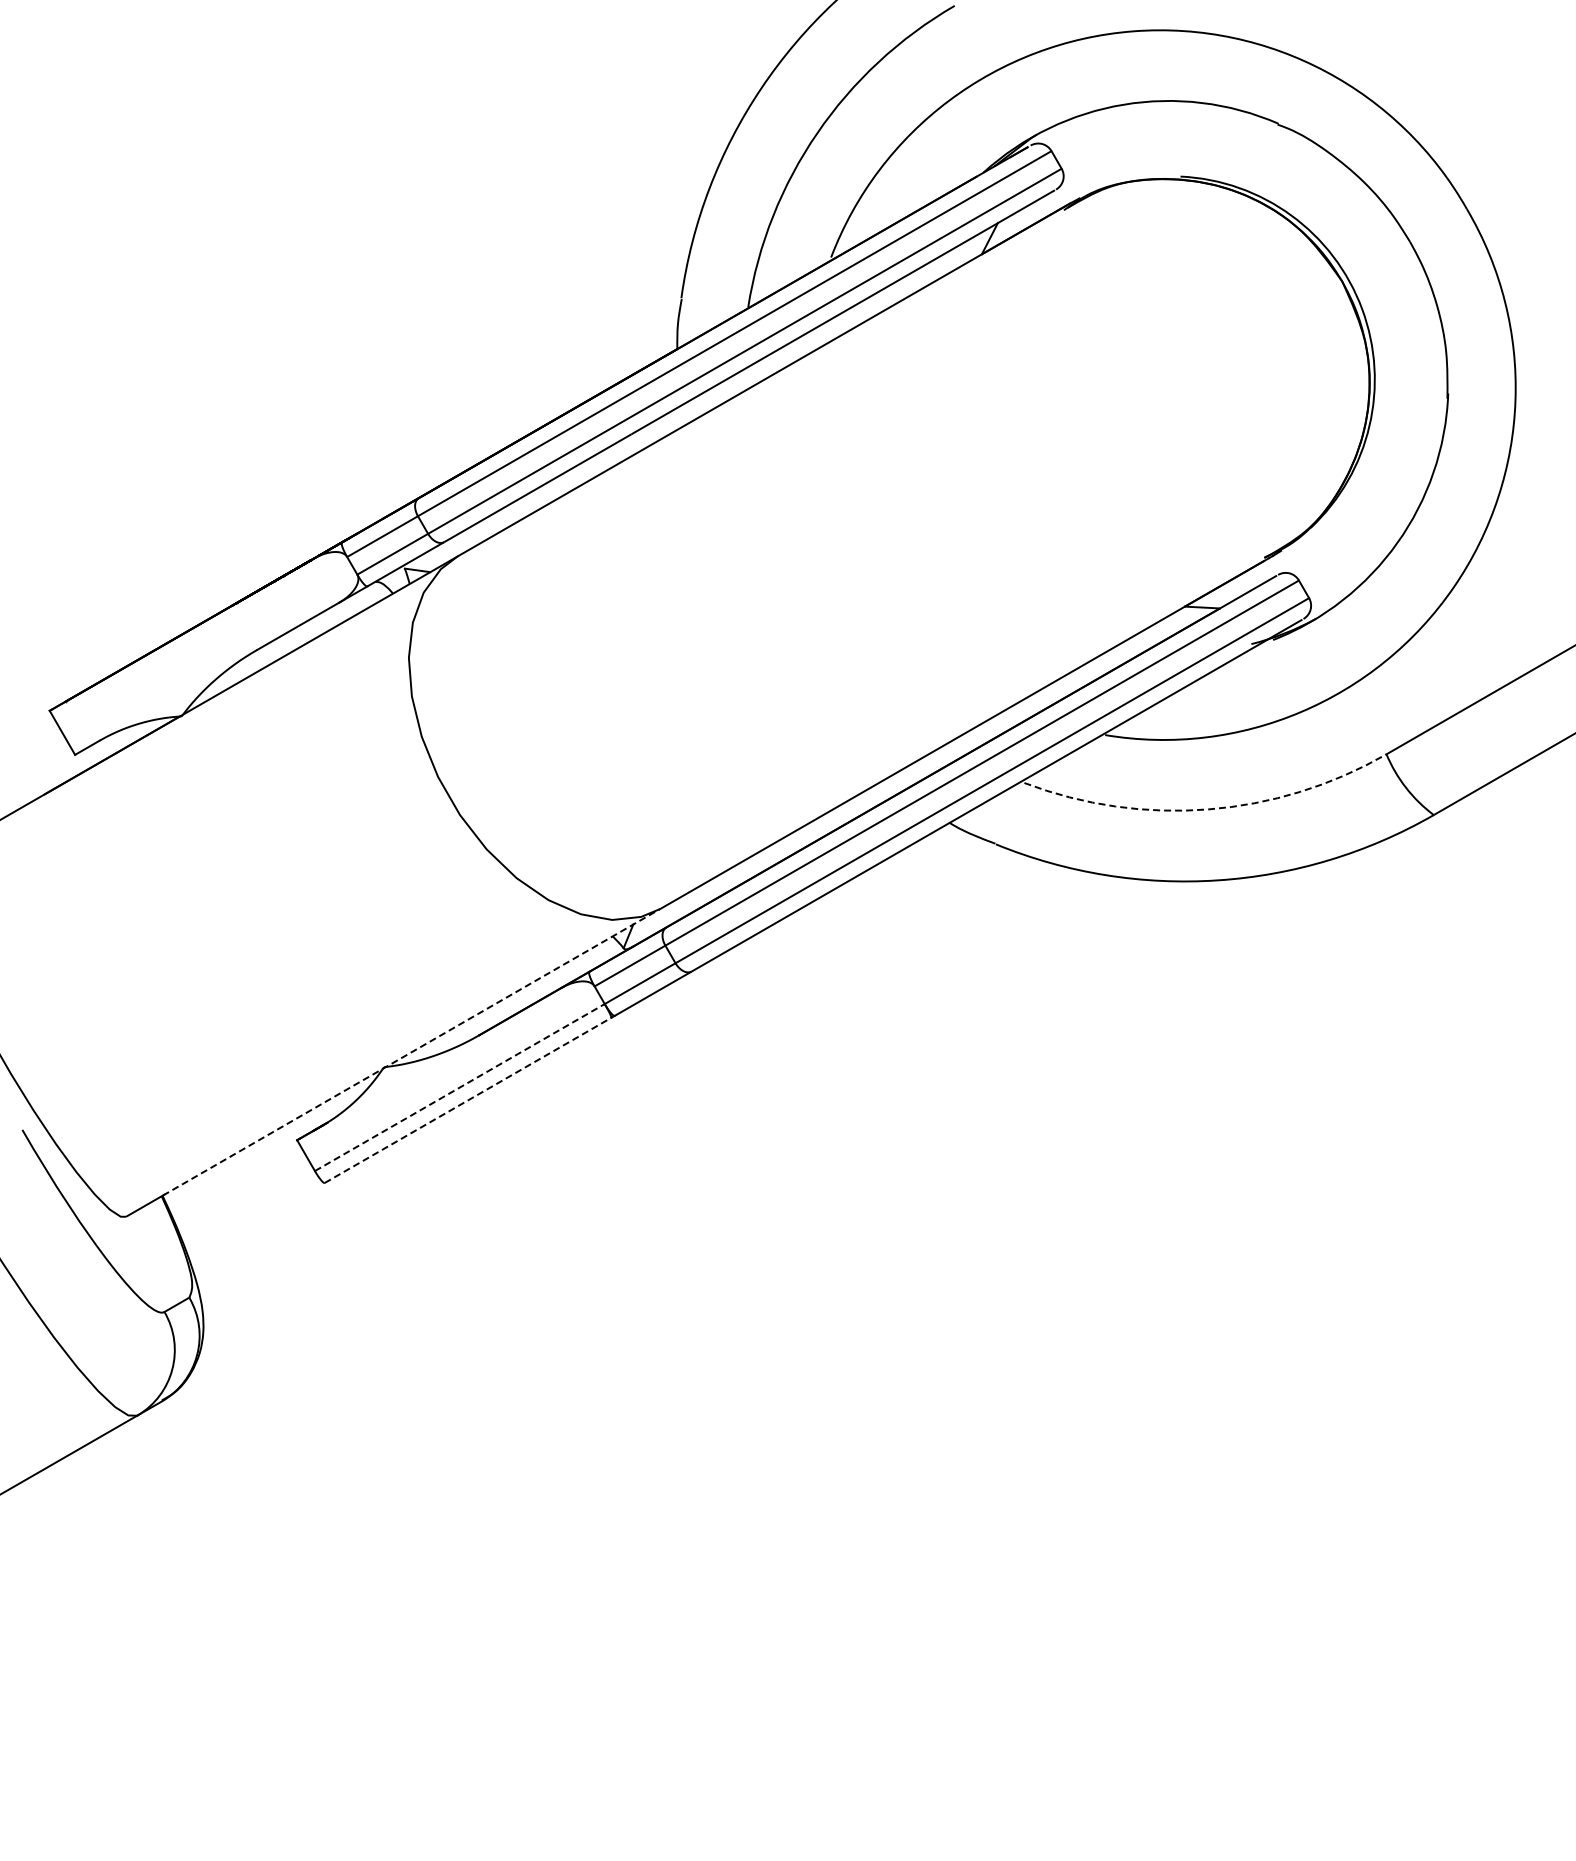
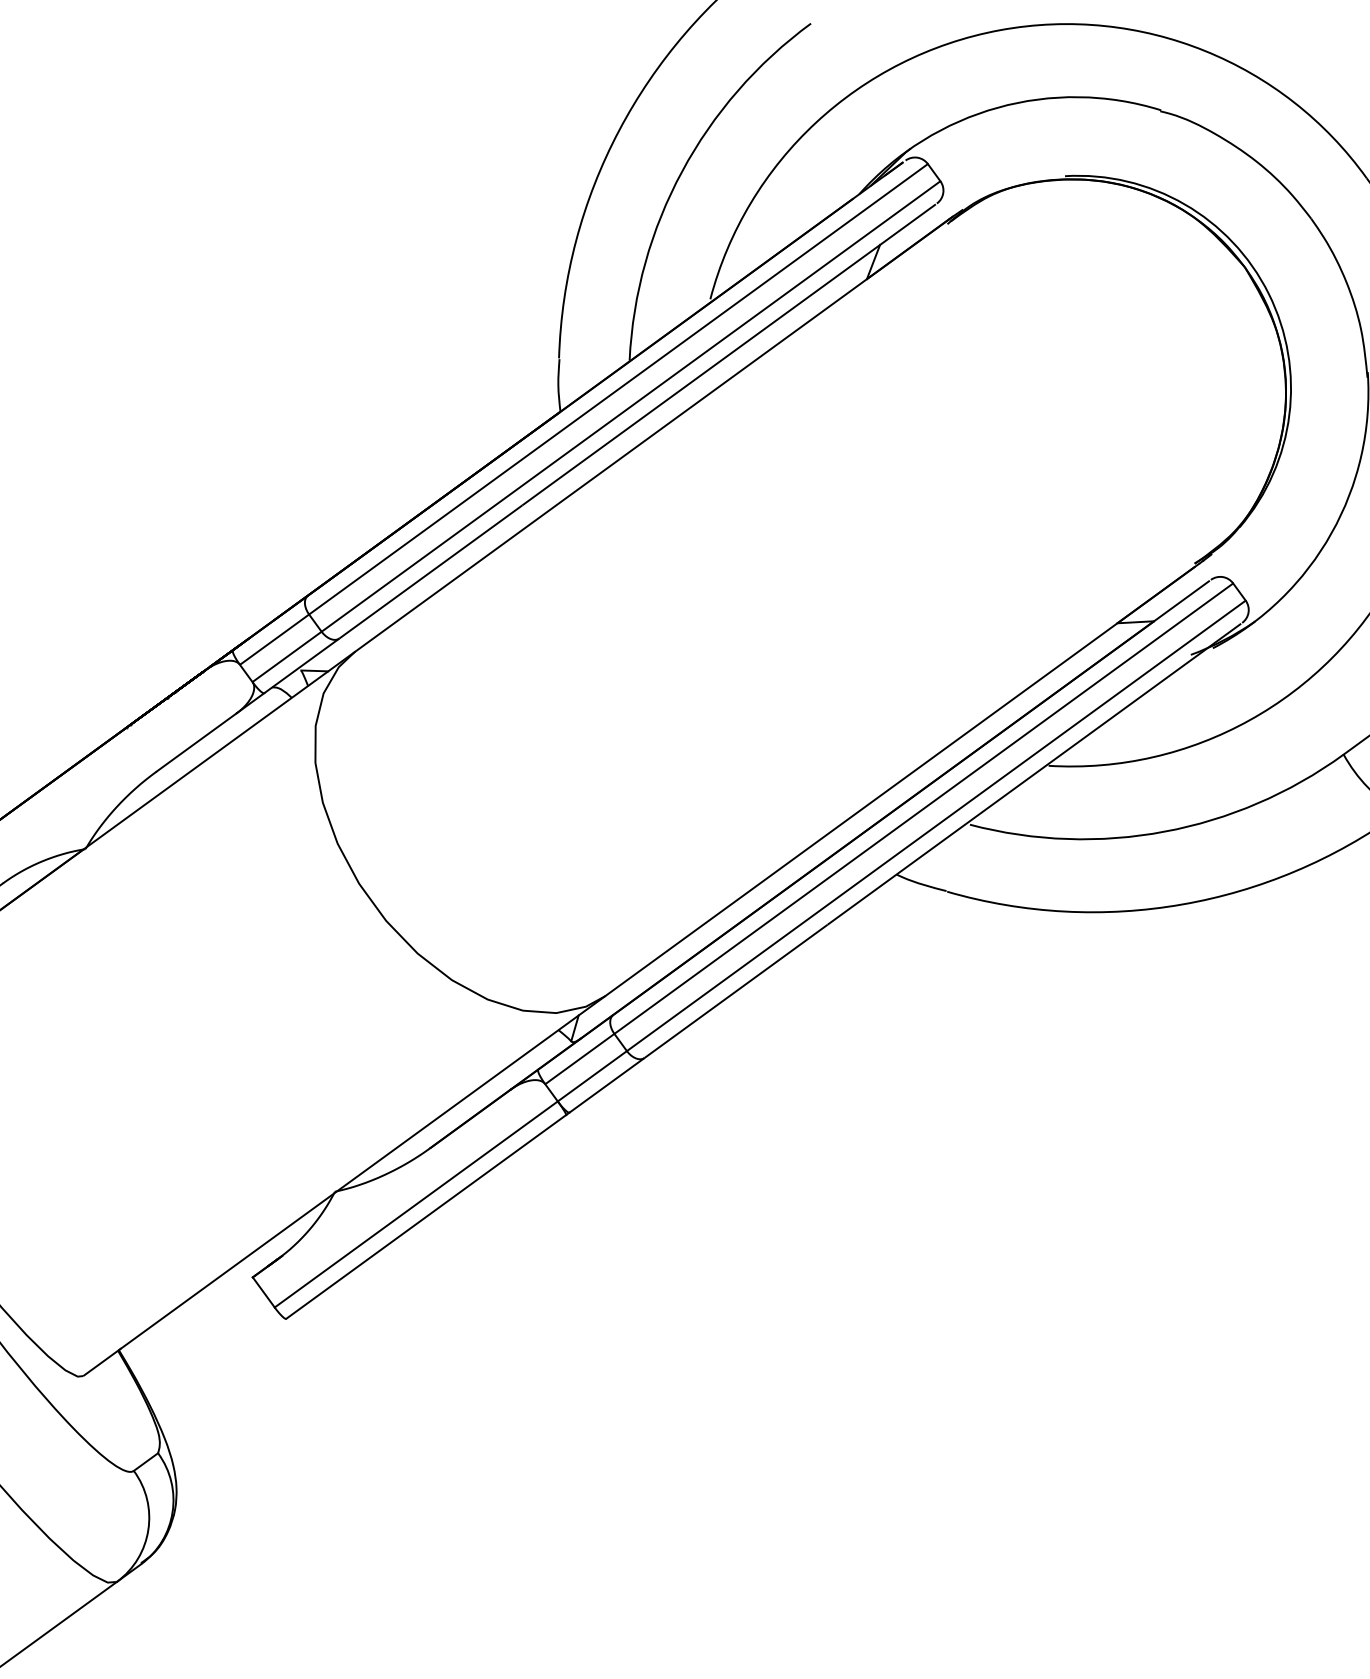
arc: (1208, 809) -> (1164, 831), dashed -> solid
line: (412, 1052) -> (363, 1173), dashed -> solid
line: (460, 1087) -> (416, 1204), dashed -> solid
line: (468, 1100) -> (426, 1216), dashed -> solid

